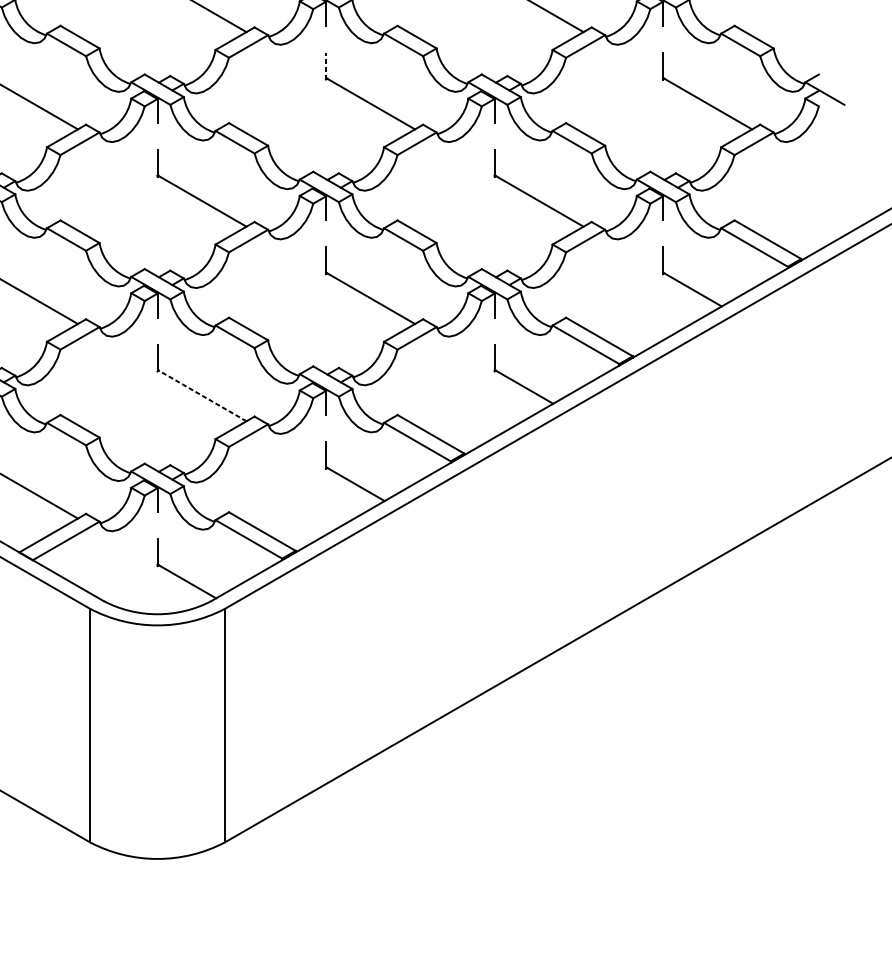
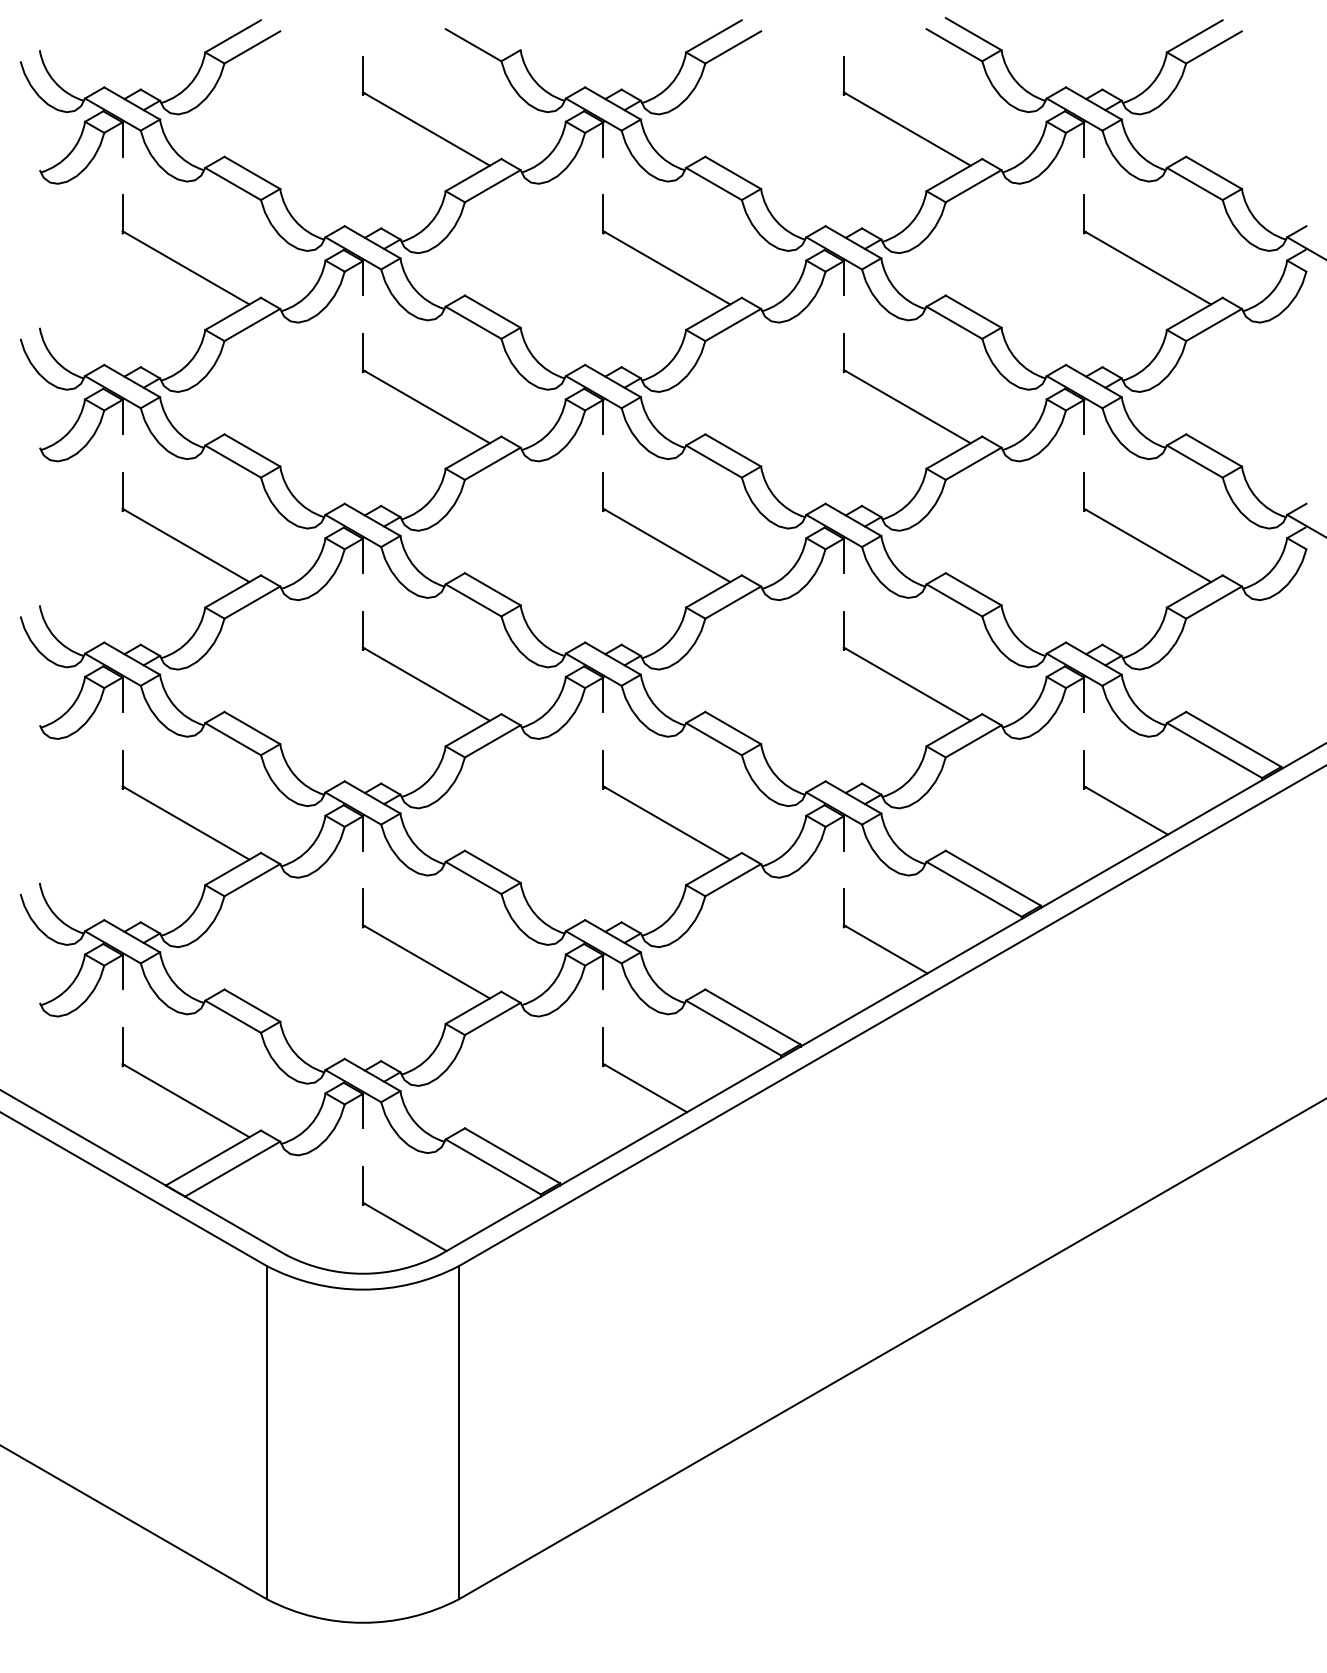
line: (326, 65) -> (603, 491), dashed -> solid
line: (202, 395) -> (426, 961), dashed -> solid

